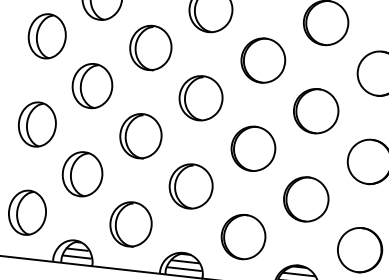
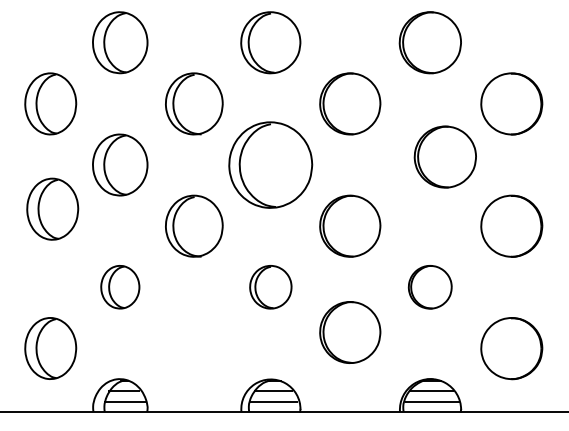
part: (200, 97) -> (270, 164), size x1.4
part: (315, 110) -> (444, 156), moved
part: (37, 124) -> (52, 208), moved
part: (82, 173) -> (120, 286), size x0.7
part: (191, 185) -> (270, 286), size x0.7
part: (305, 198) -> (429, 286), size x0.7
part: (131, 224) -> (194, 348), removed
part: (243, 237) -> (350, 332), moved

